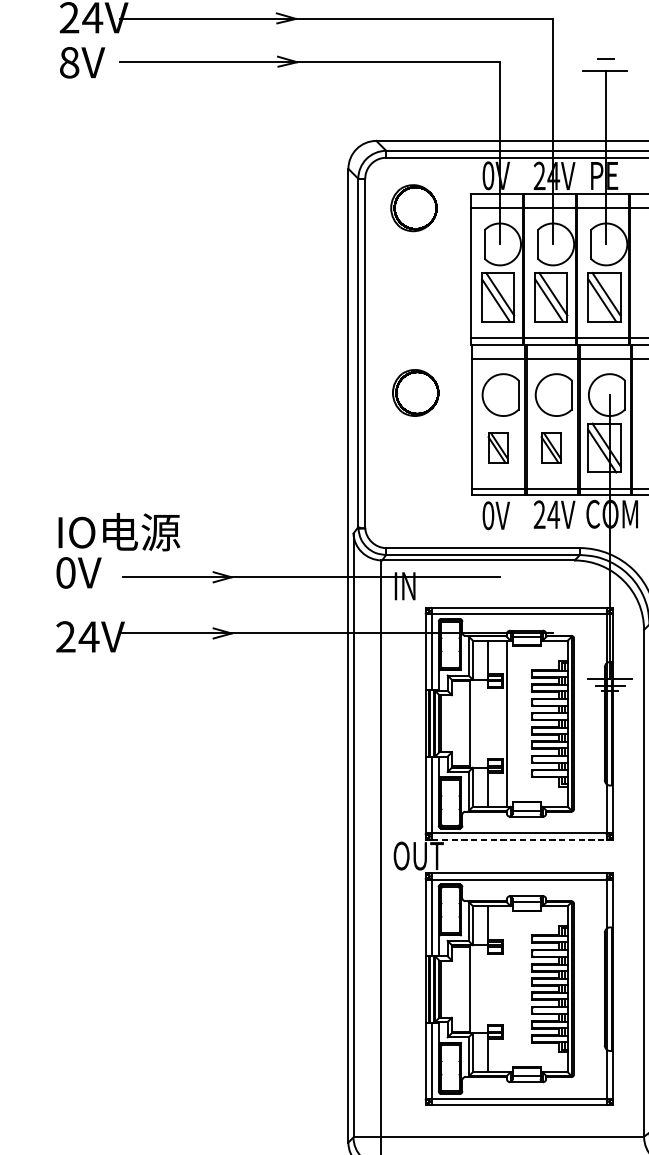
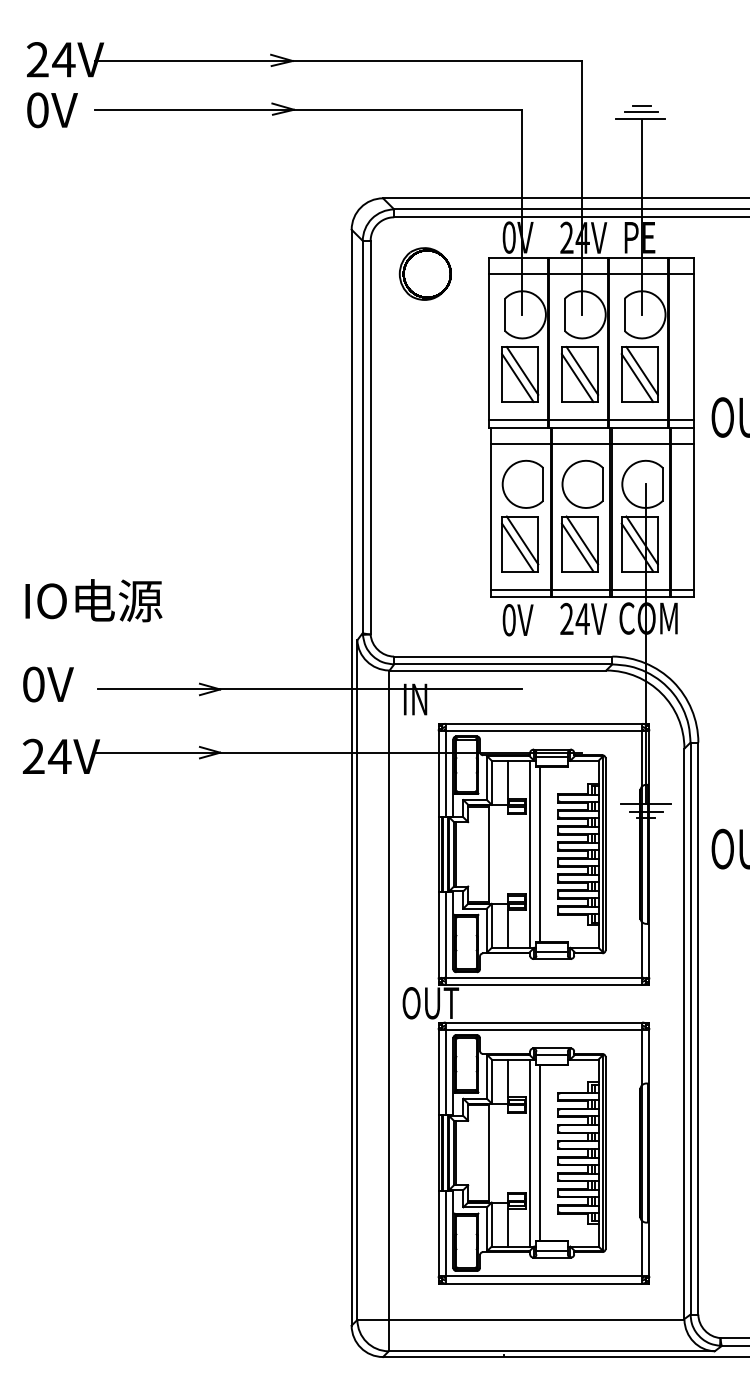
text: (69, 61) -> (37, 109), 8V -> 0V
line: (605, 64) -> (640, 112), added
part: (414, 392) -> (426, 481), removed
part: (498, 447) -> (520, 543), size x1.67
part: (550, 447) -> (579, 543), size x1.67
text: (119, 532) -> (93, 600), moved
line: (515, 723) -> (539, 854), added
line: (519, 839) -> (544, 984), dashed -> solid
line: (507, 988) -> (530, 1152), added
line: (515, 988) -> (539, 1152), added

